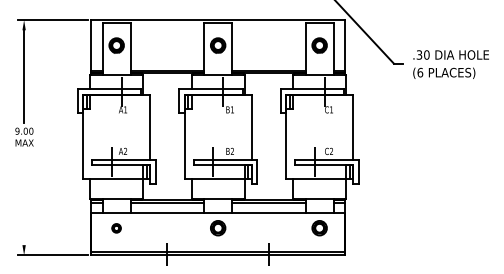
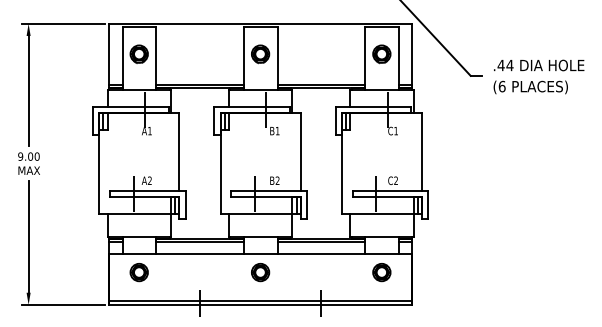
text: (423, 55) -> (505, 65), .30 -> .44
line: (24, 198) -> (28, 236), added
part: (116, 228) -> (138, 272), size x1.67

